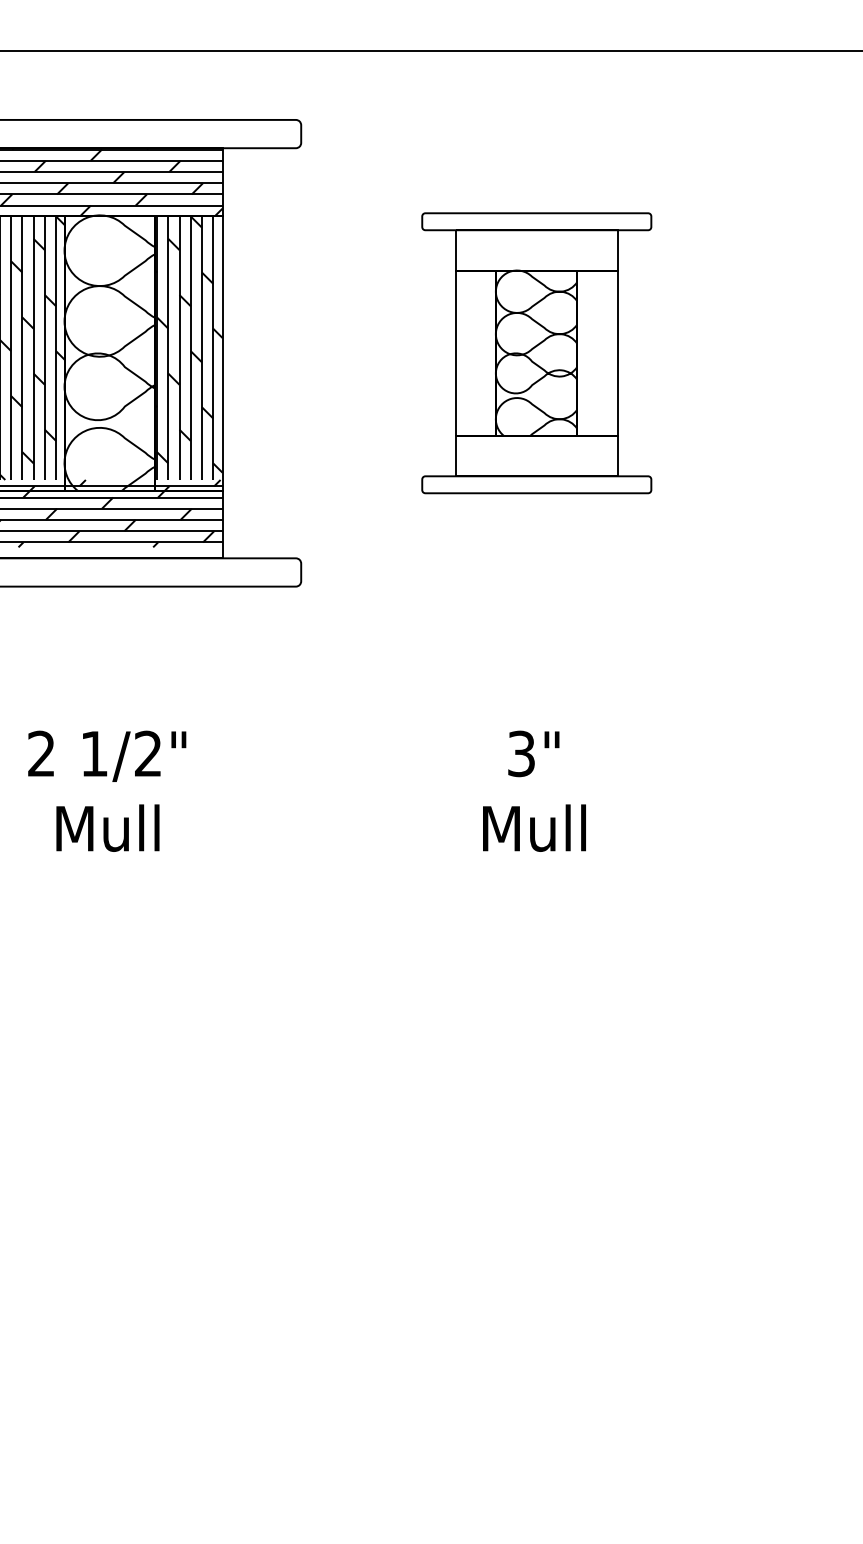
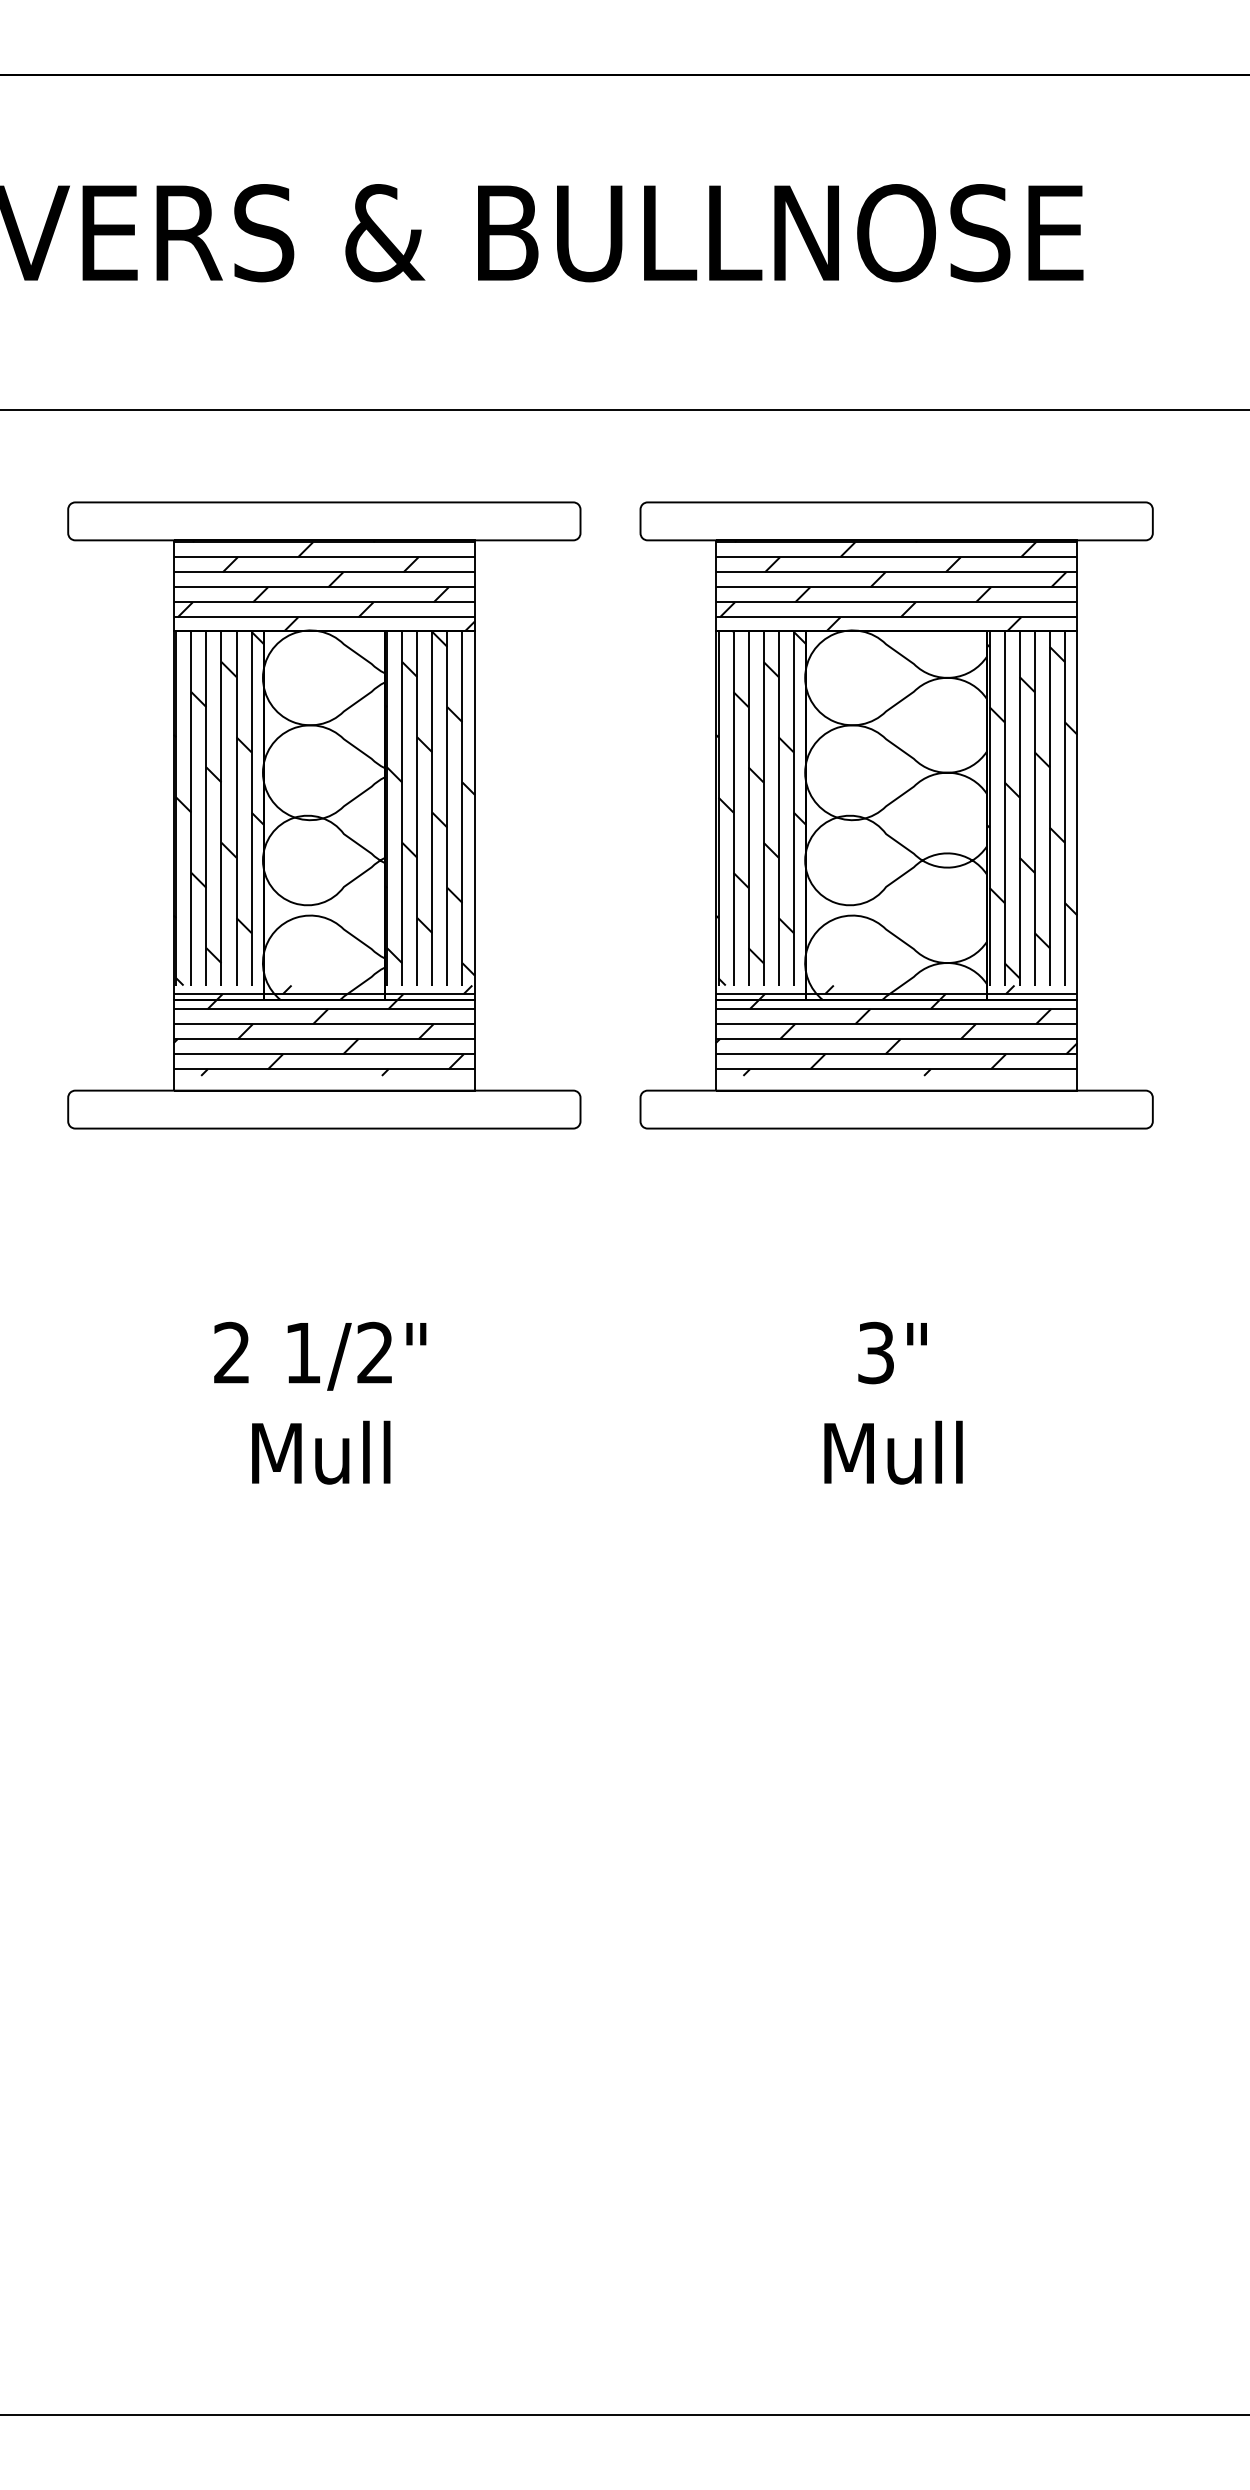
part: (536, 353) -> (896, 815), size x1.67

